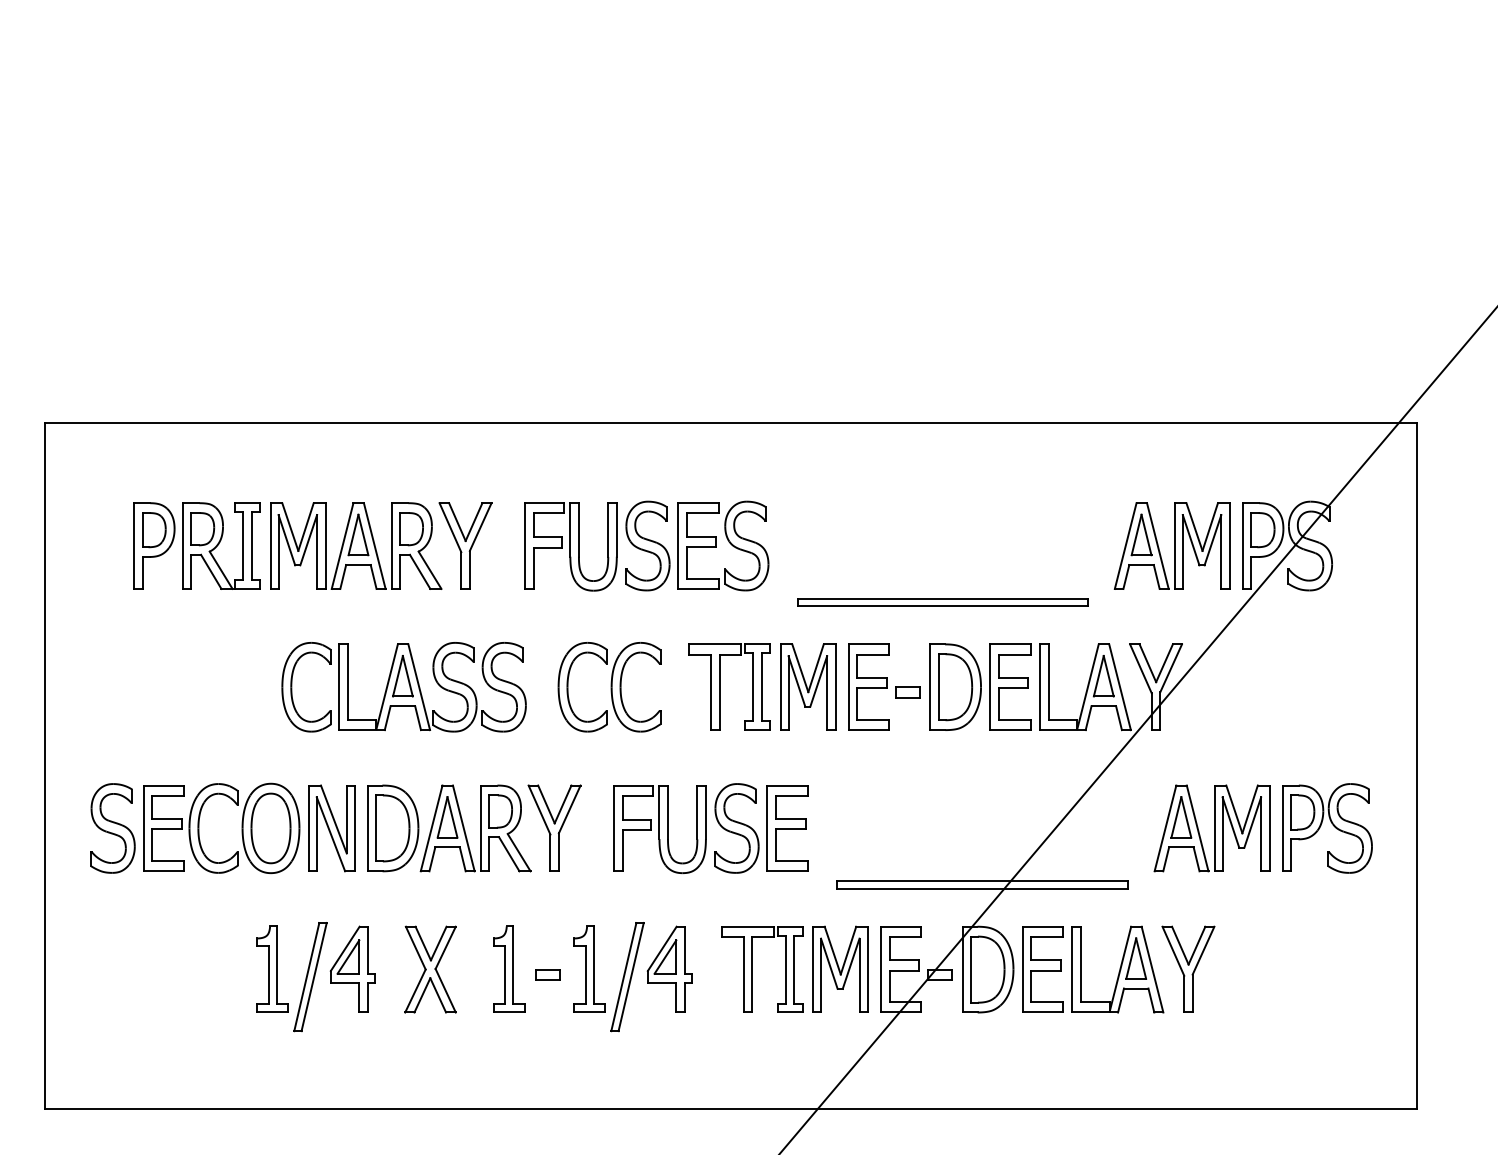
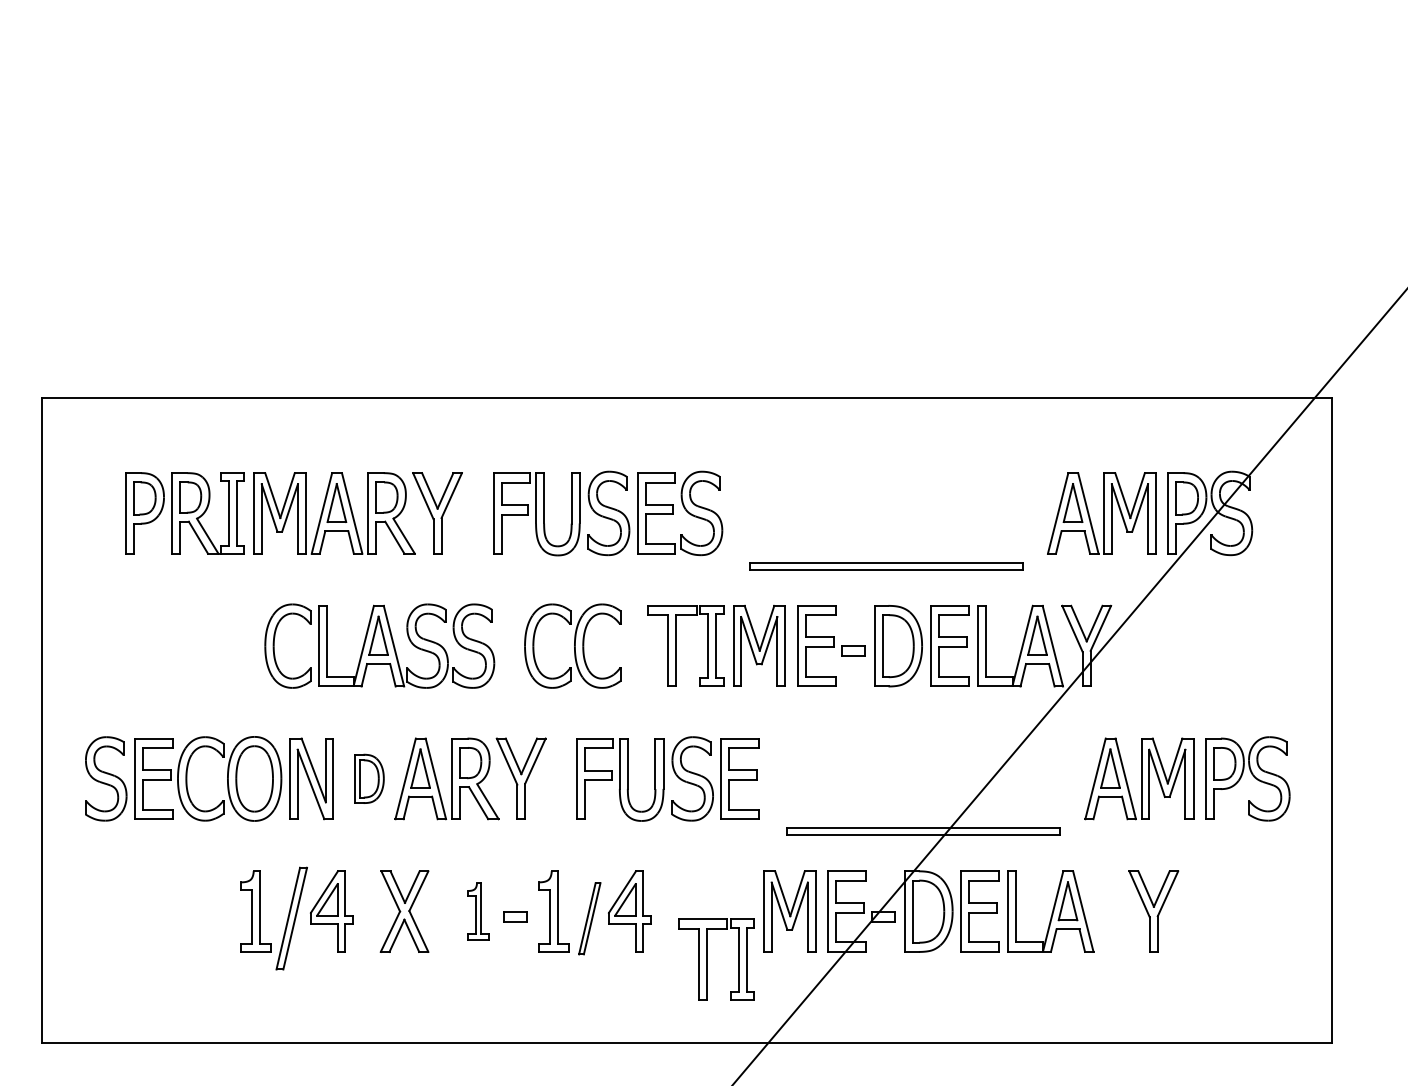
part: (393, 828) -> (369, 778), size x0.6
part: (509, 968) -> (478, 910), size x0.7
part: (1188, 968) -> (1153, 910), moved
part: (752, 969) -> (707, 959), moved
part: (627, 977) -> (589, 919), size x0.7

